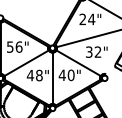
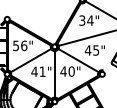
text: (83, 19) -> (82, 20), 24" -> 34"
text: (92, 52) -> (91, 50), 32" -> 45"
text: (39, 75) -> (42, 71), 48" -> 41"

